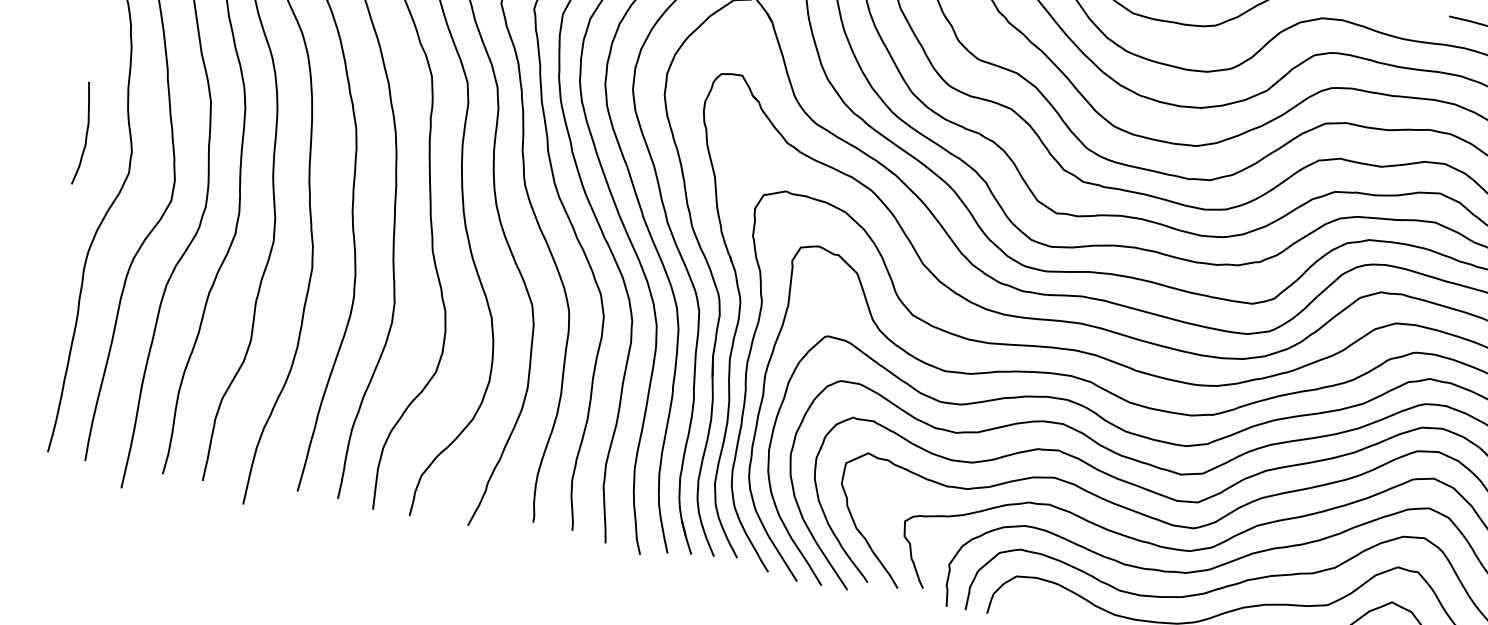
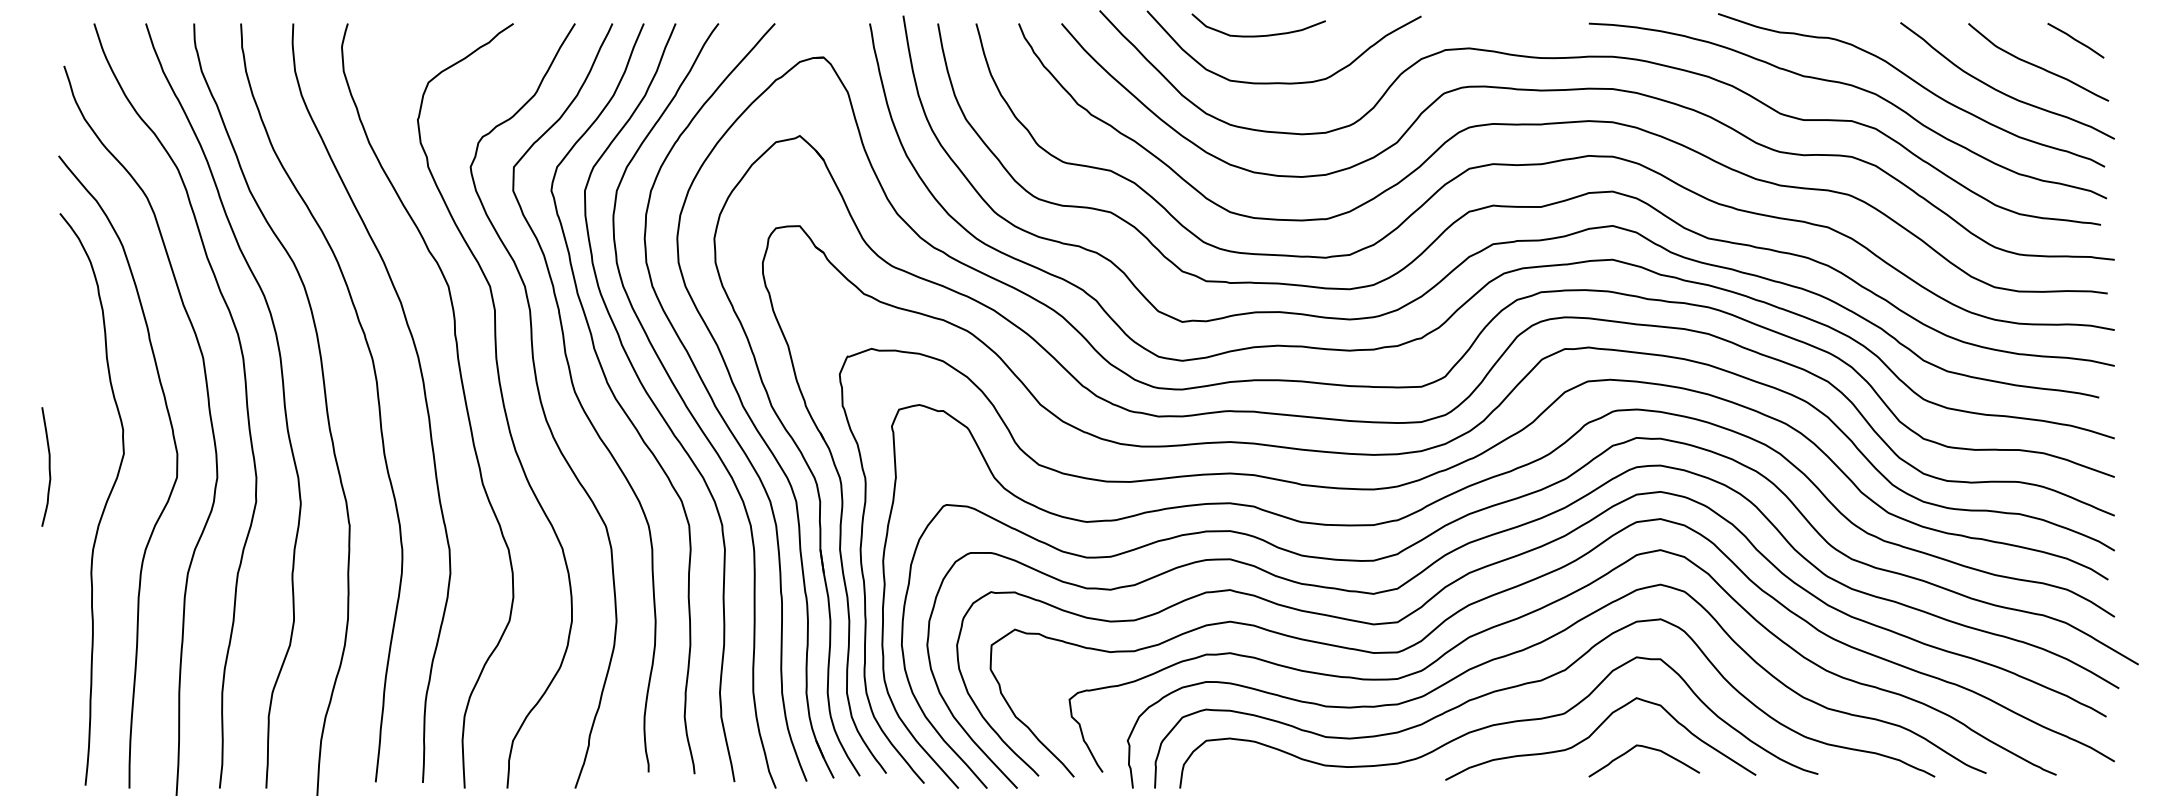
curve: (85, 133) -> (48, 466), moved

